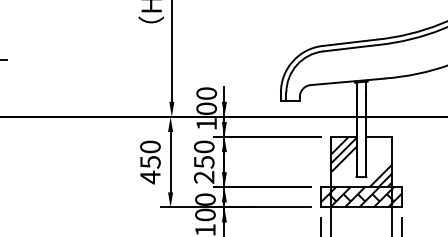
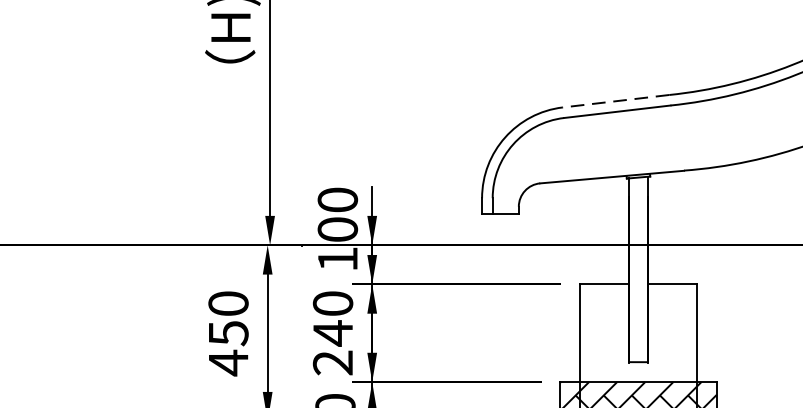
line: (349, 42) -> (615, 100), solid -> dashed
text: (204, 162) -> (333, 333), 250 -> 240
hatch: (361, 162) -> (638, 333), removed

